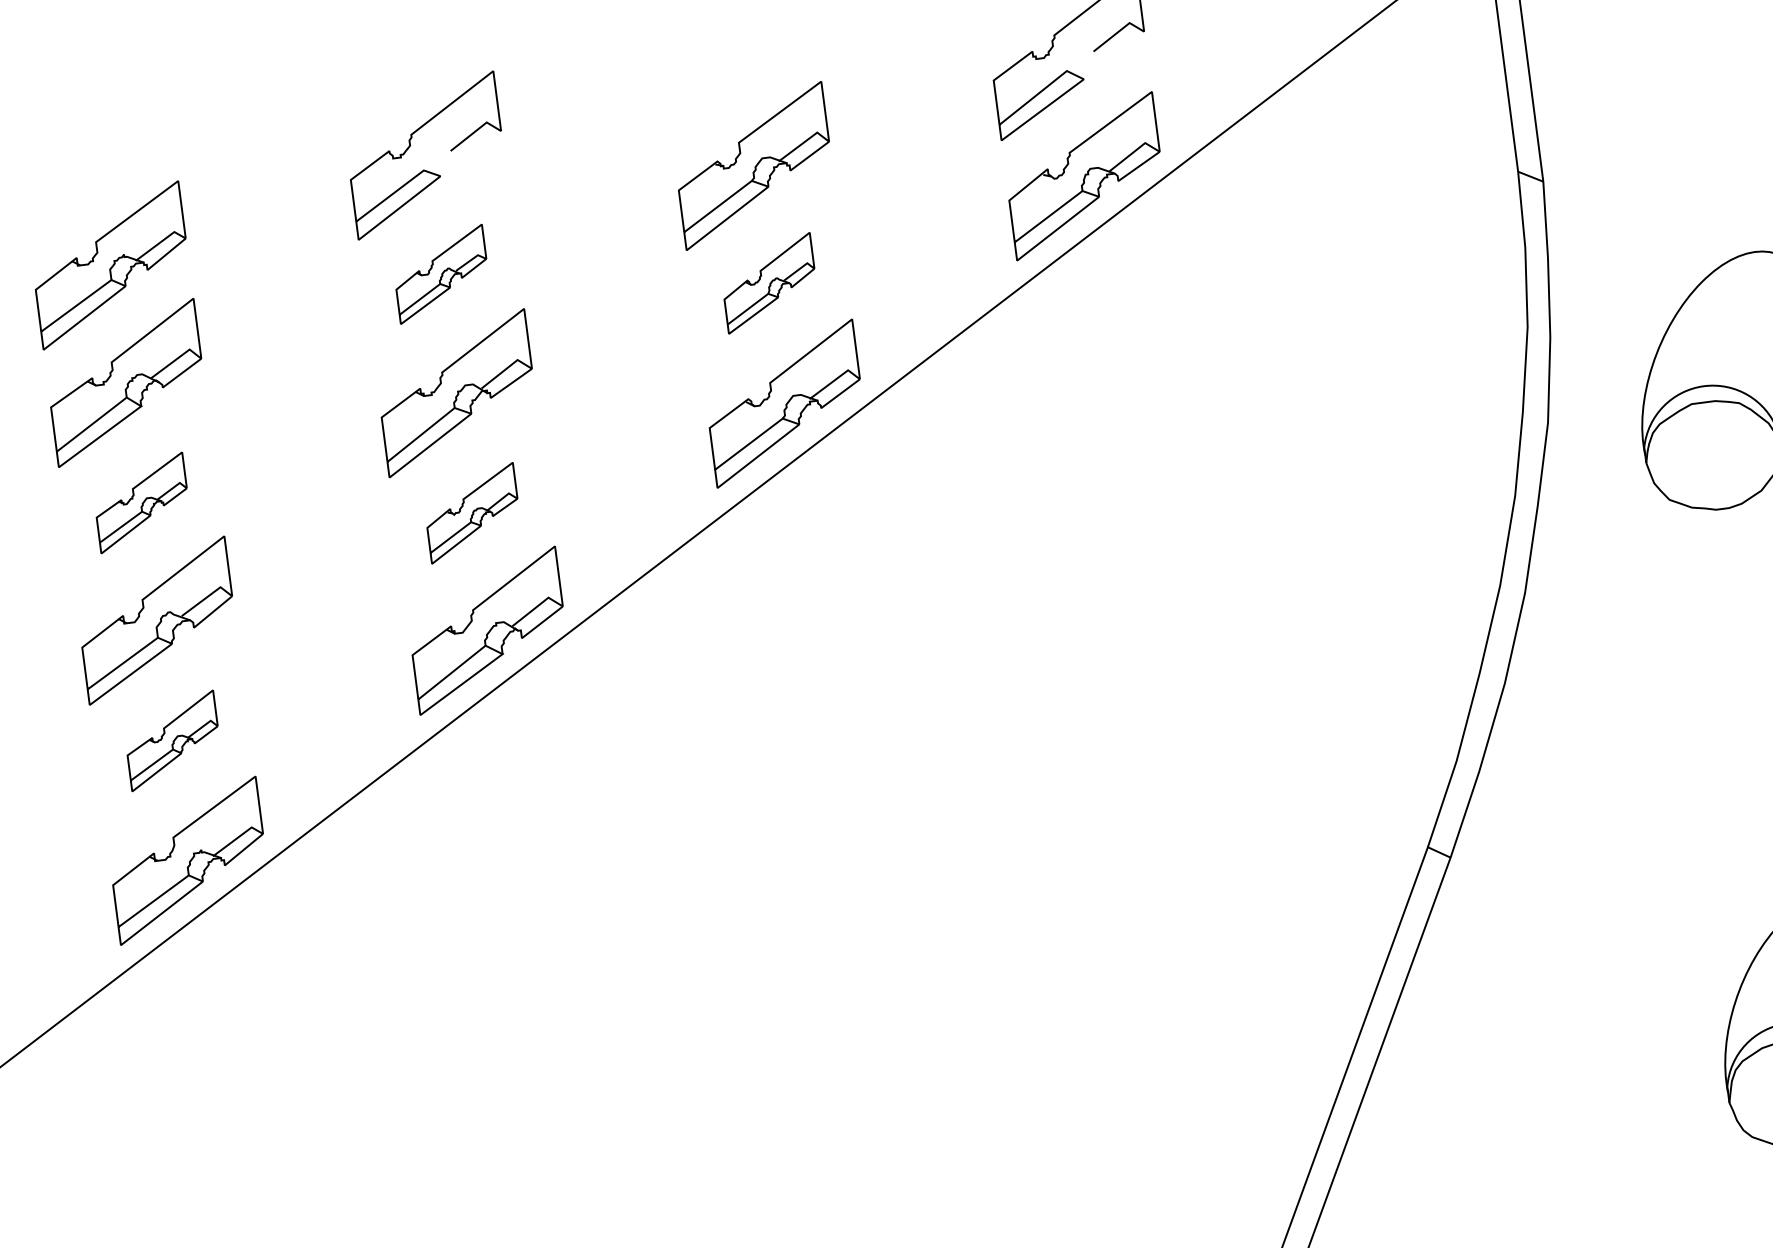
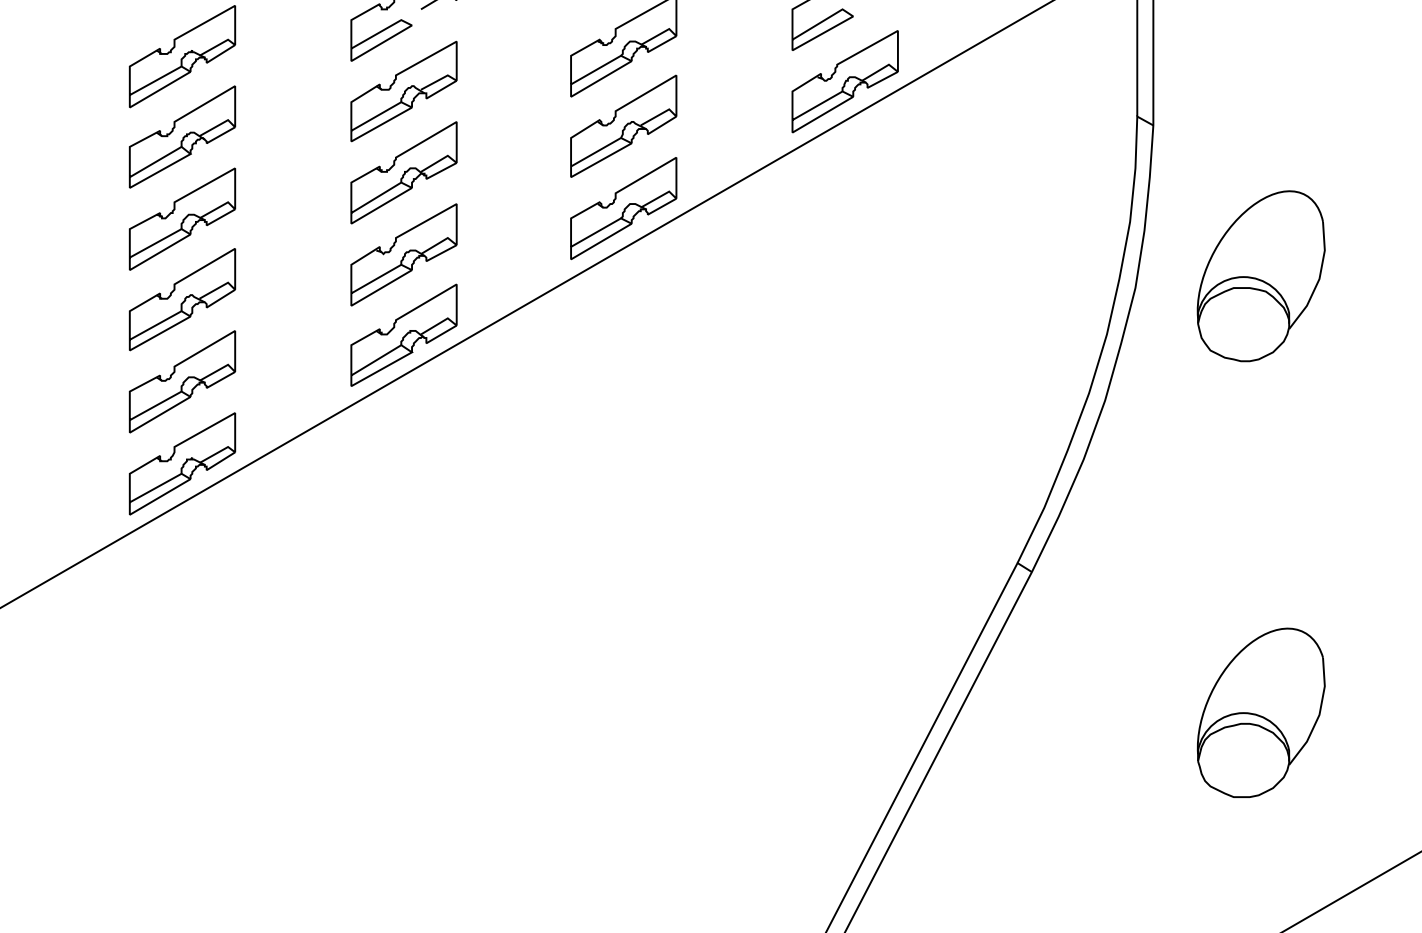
part: (440, 274) -> (403, 91), size x1.67
part: (768, 282) -> (623, 125), size x1.67
part: (141, 502) -> (182, 218), size x1.67
part: (471, 512) -> (403, 254), size x1.67
part: (172, 740) -> (182, 381), size x1.67

